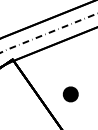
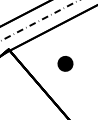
part: (70, 94) -> (65, 63), moved

